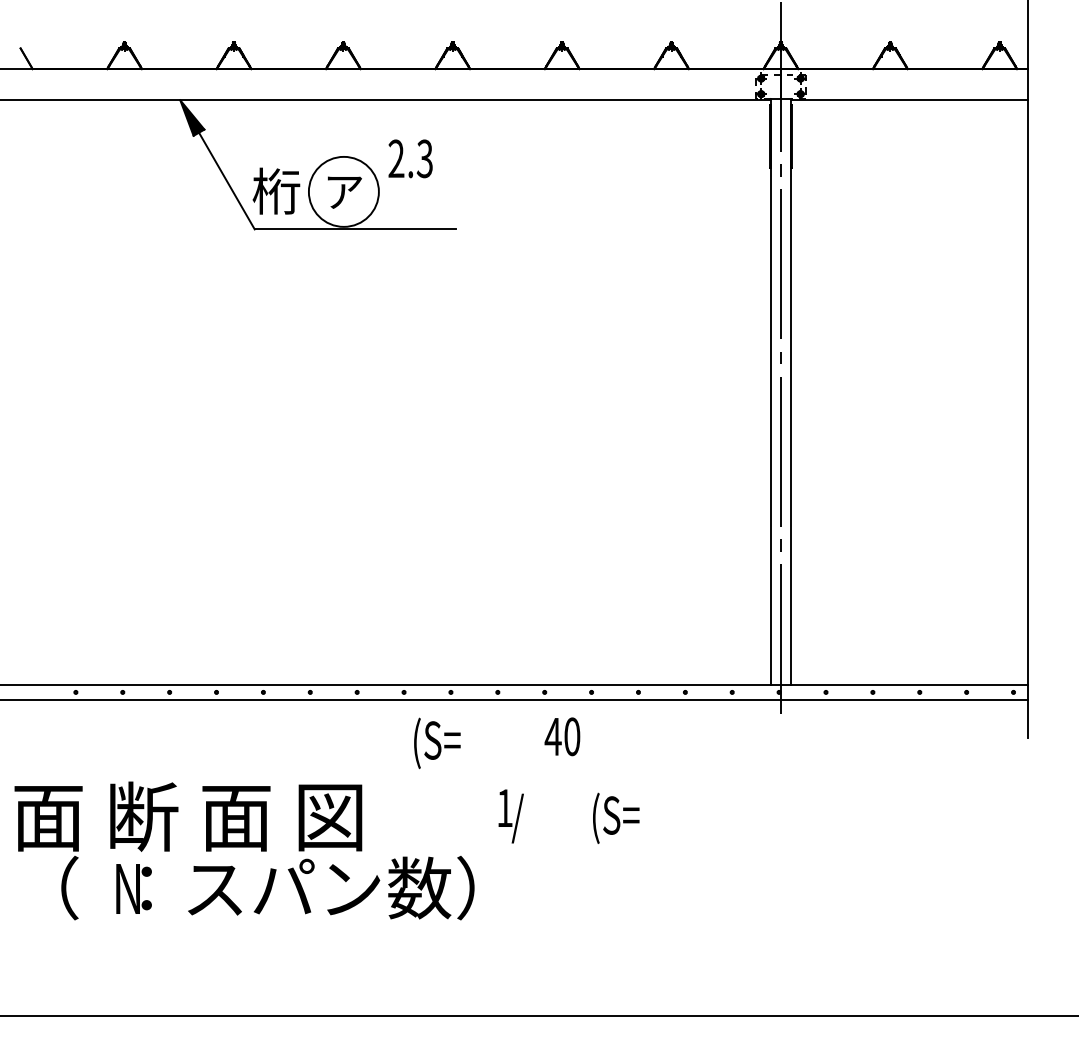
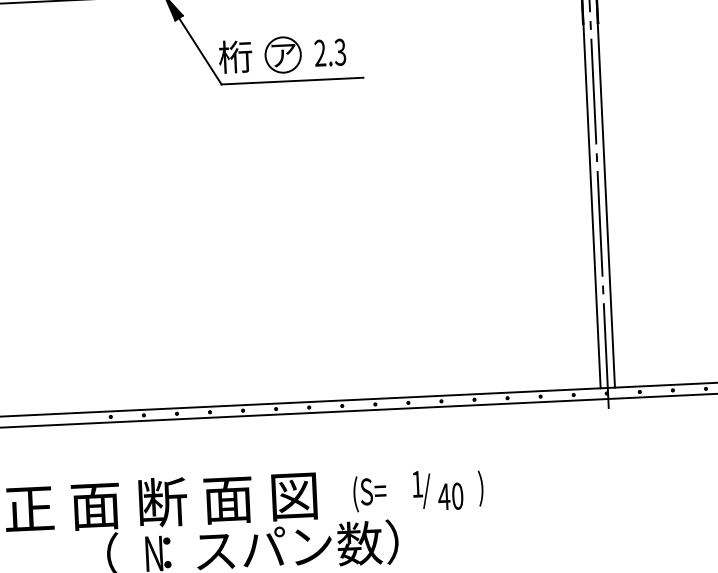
text: (410, 158) -> (330, 52), moved
circle: (343, 191) -> (282, 54), size x0.71
text: (562, 736) -> (450, 496), moved
text: (437, 743) -> (370, 493), moved
text: (615, 818) -> (495, 487), (S= -> )

